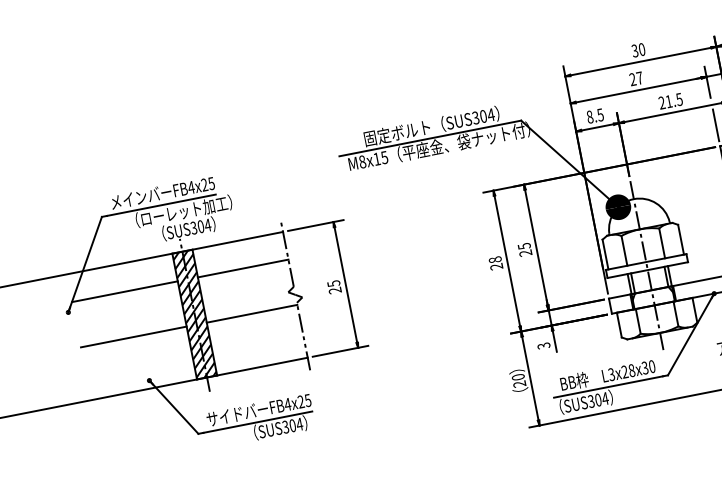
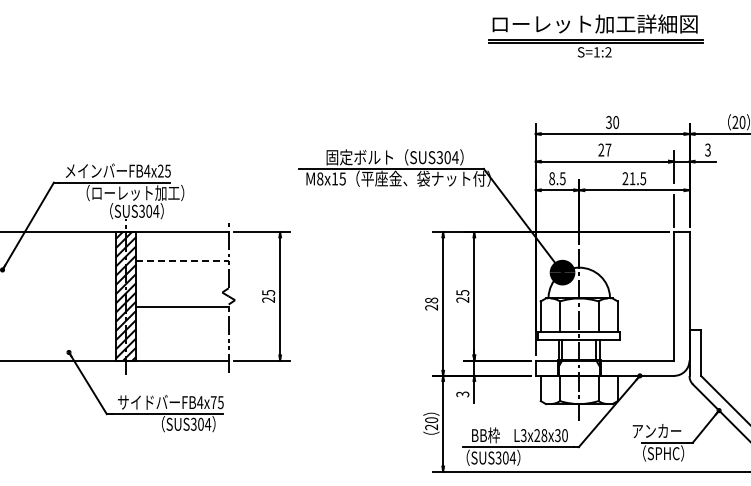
line: (244, 268) -> (183, 260), solid -> dashed
line: (124, 291) -> (61, 260), removed
line: (133, 336) -> (61, 306), removed
text: (300, 401) -> (213, 402), FB4x25 -> FB4x75

